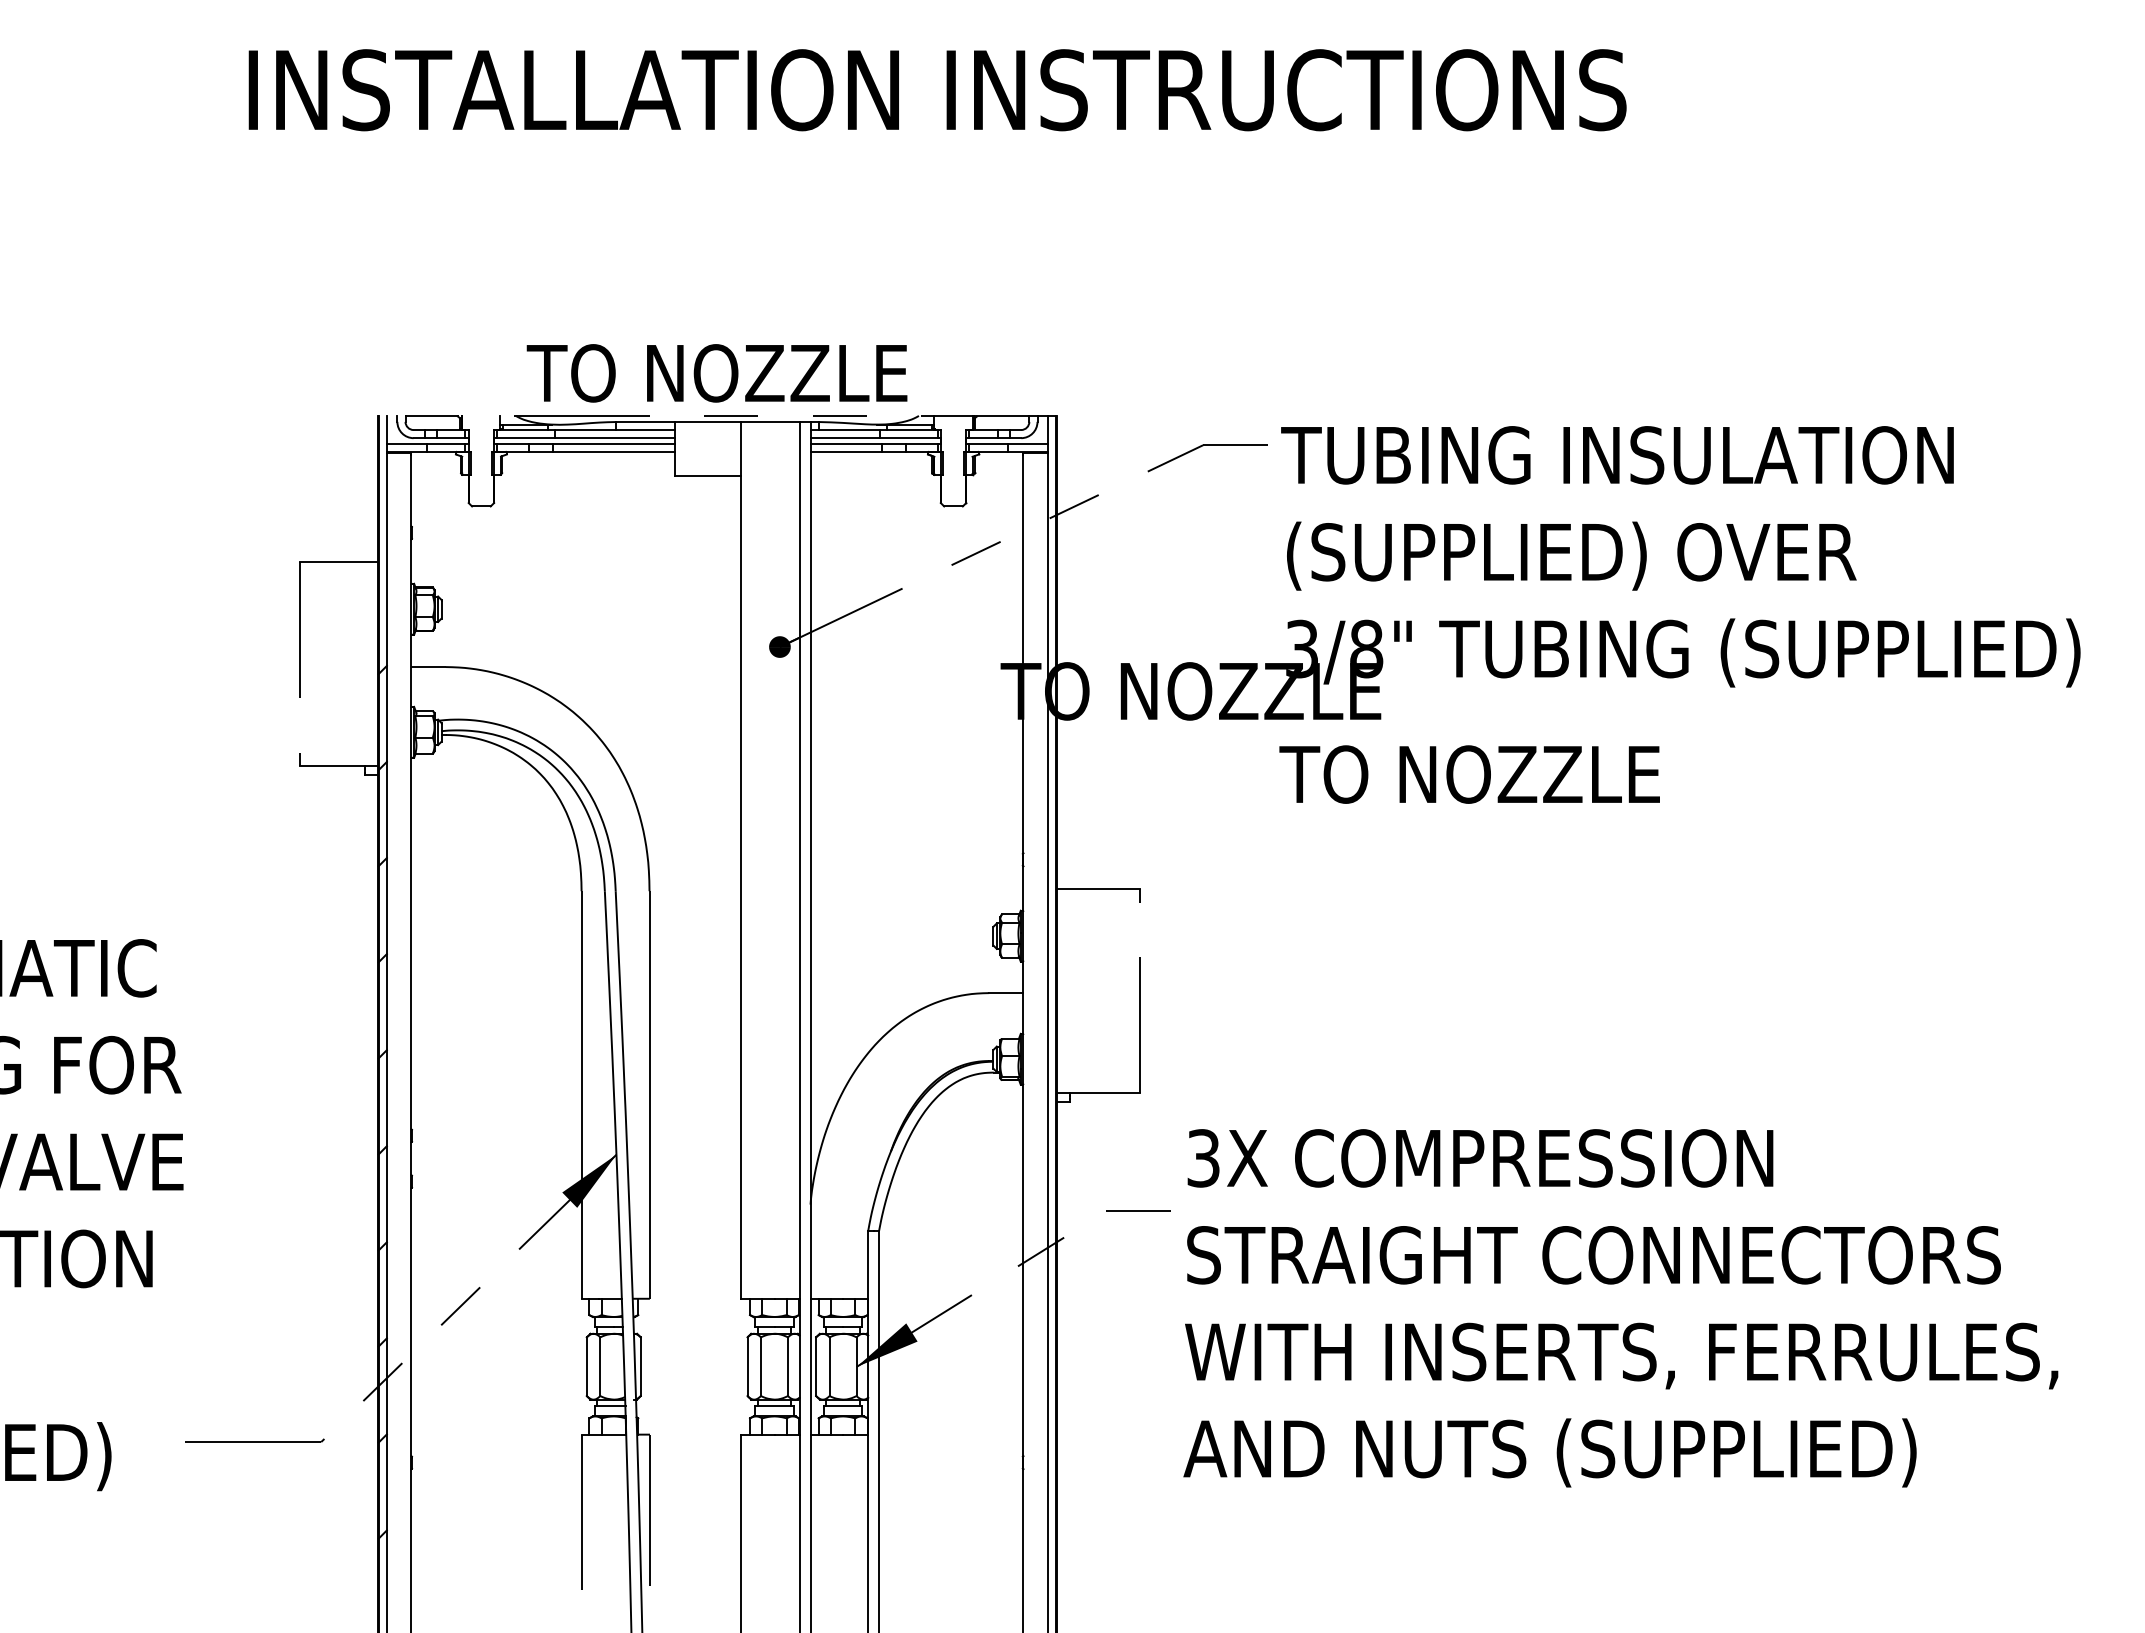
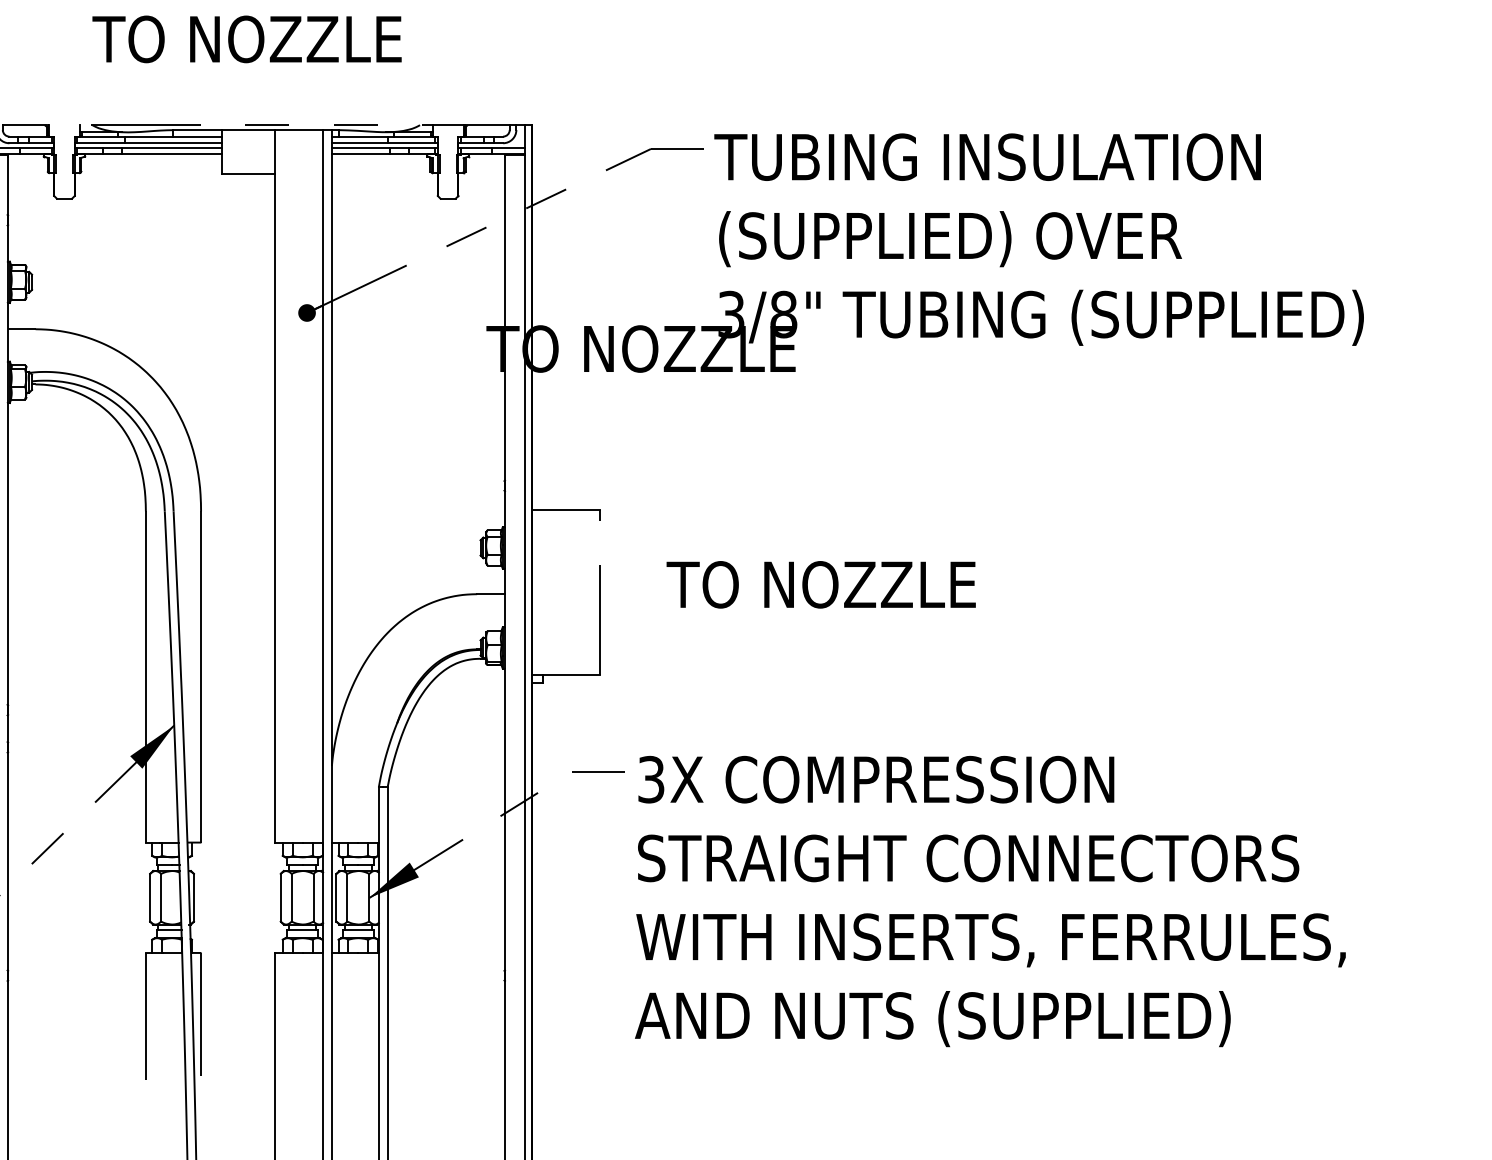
text: (716, 373) -> (246, 39), moved
text: (1469, 774) -> (821, 584), moved
text: (1620, 1308) -> (990, 901), moved

